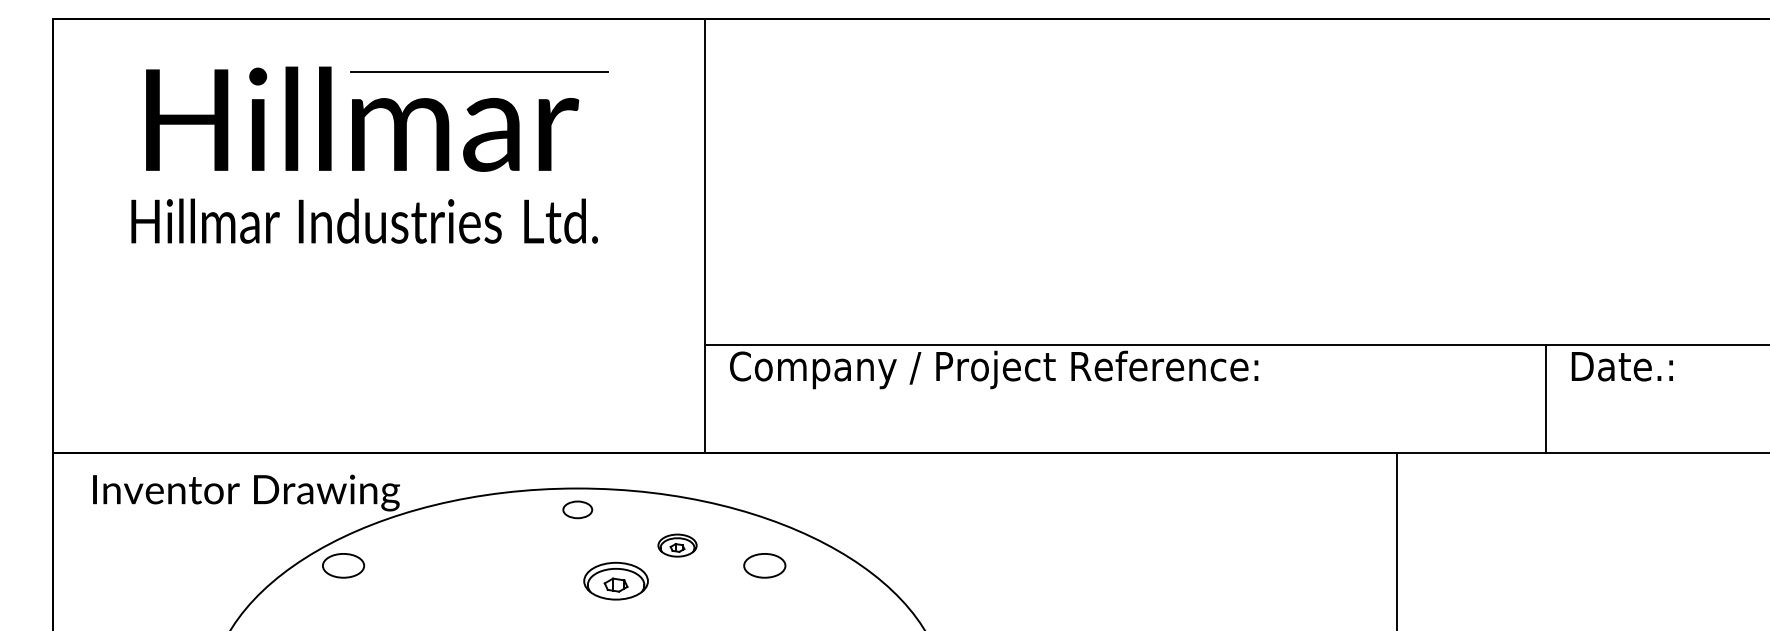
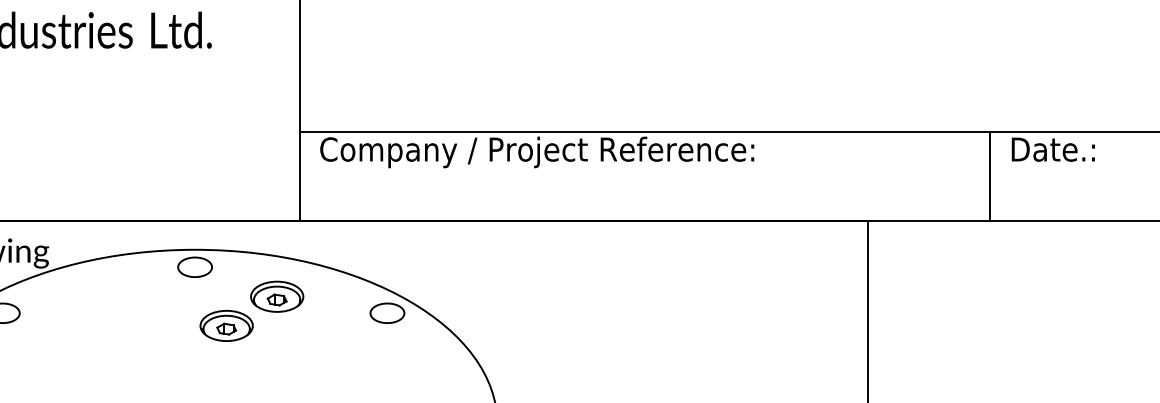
part: (577, 509) -> (194, 267), size x1.43
part: (677, 545) -> (277, 296), size x1.67
part: (764, 565) -> (387, 313), moved

